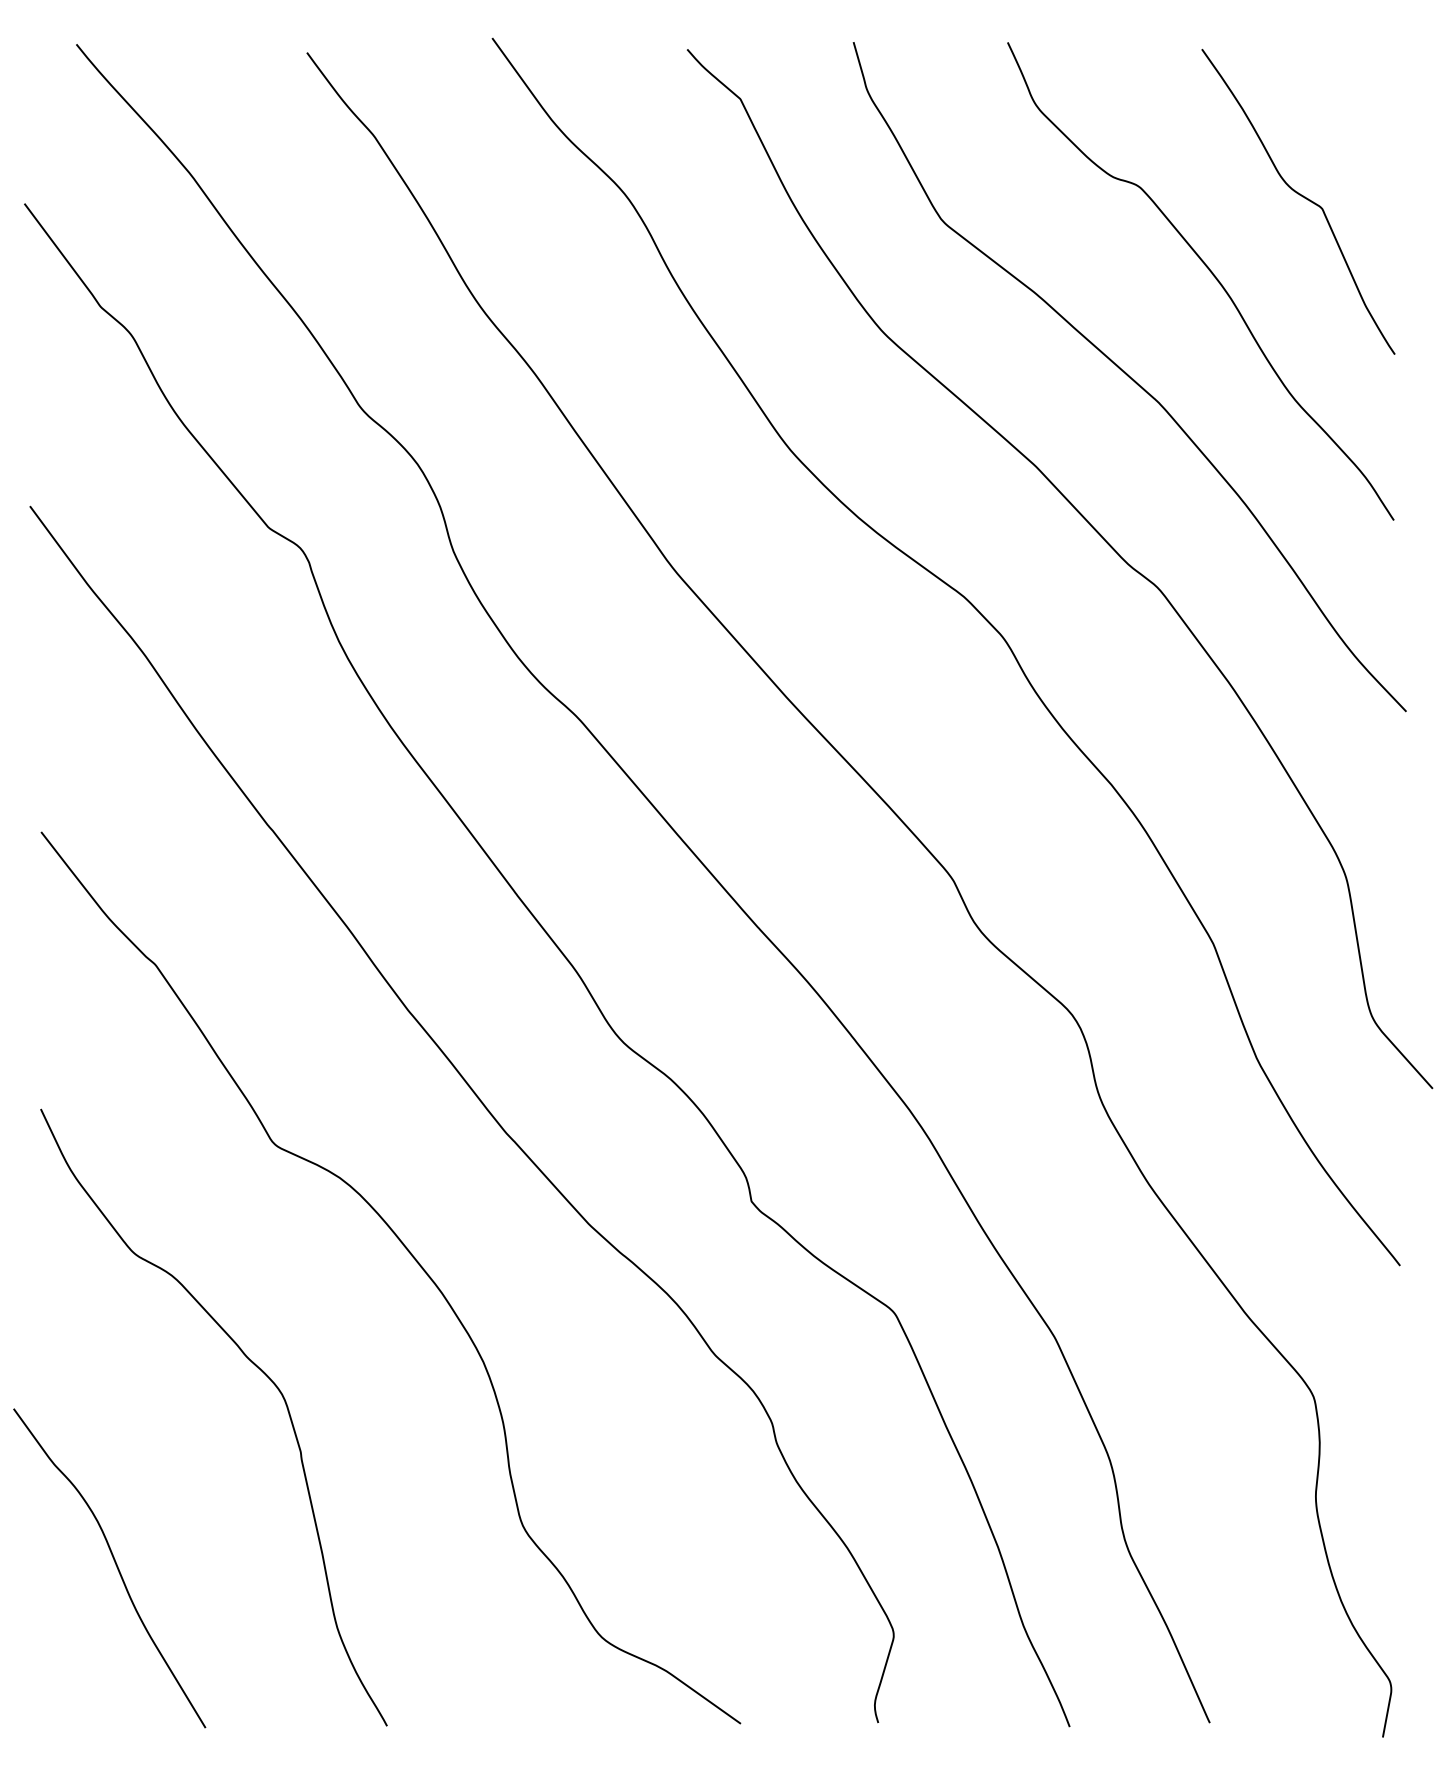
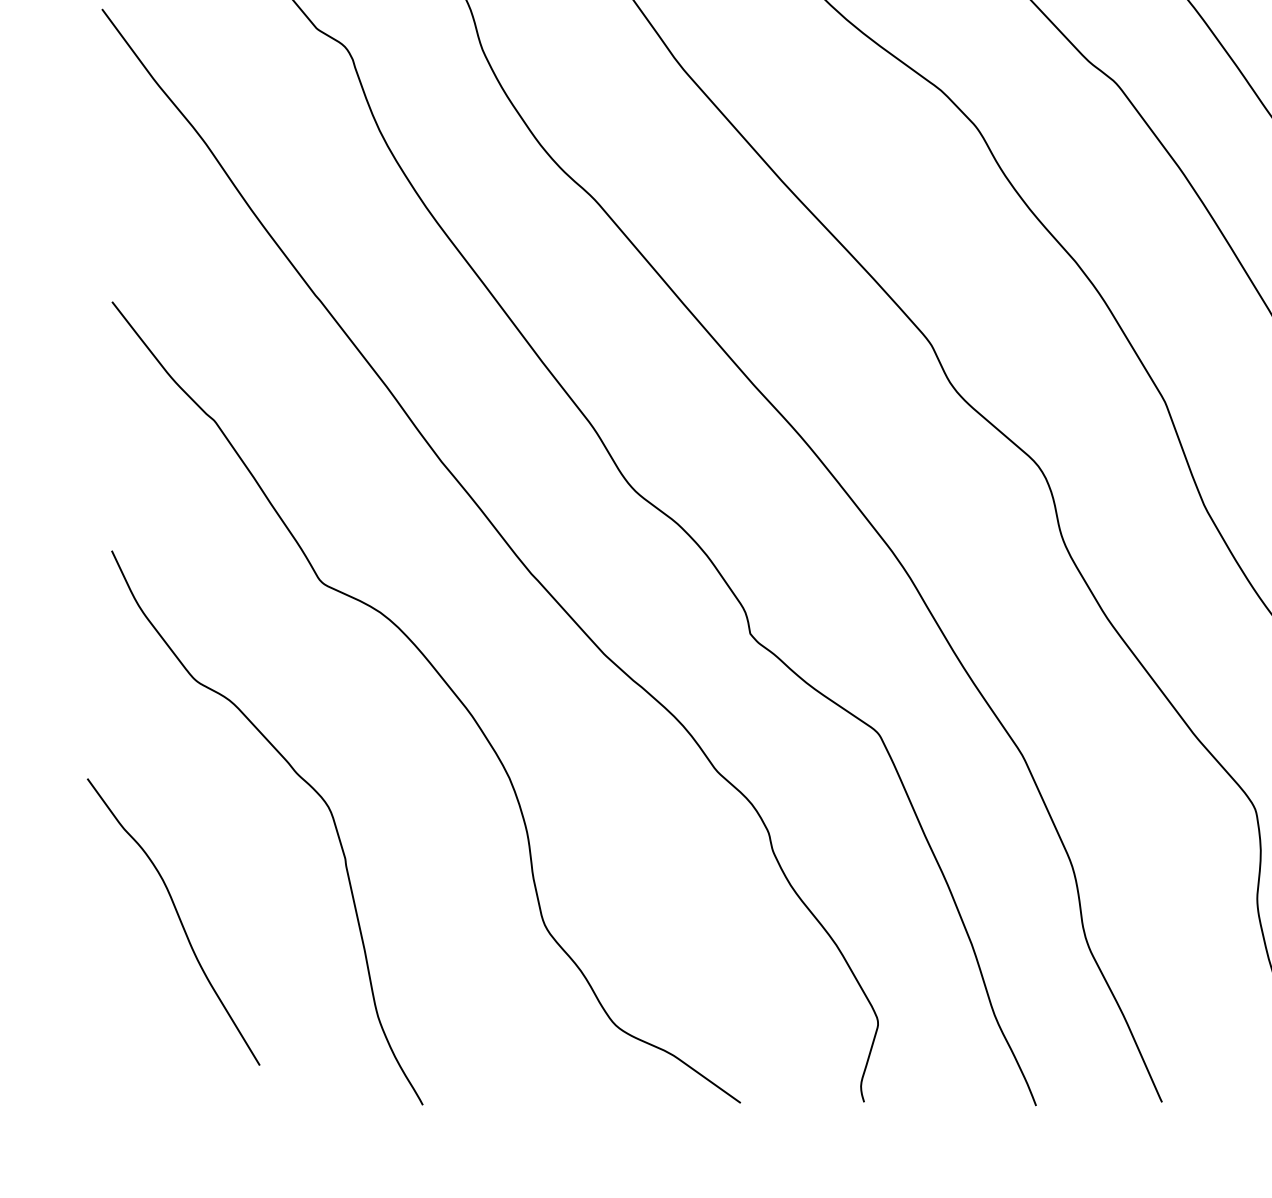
curve: (115, 1565) -> (178, 919), moved

